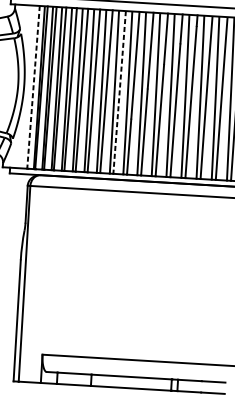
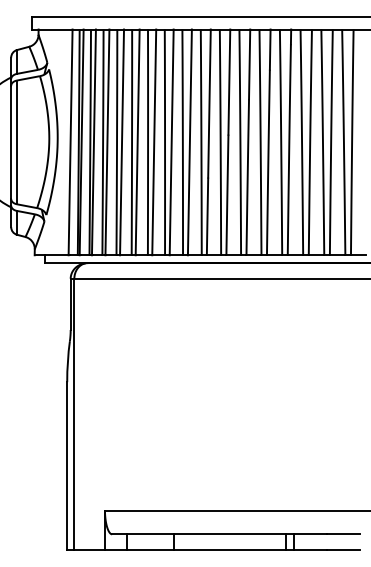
line: (33, 87) -> (70, 142), dashed -> solid
line: (119, 92) -> (189, 142), dashed -> solid

